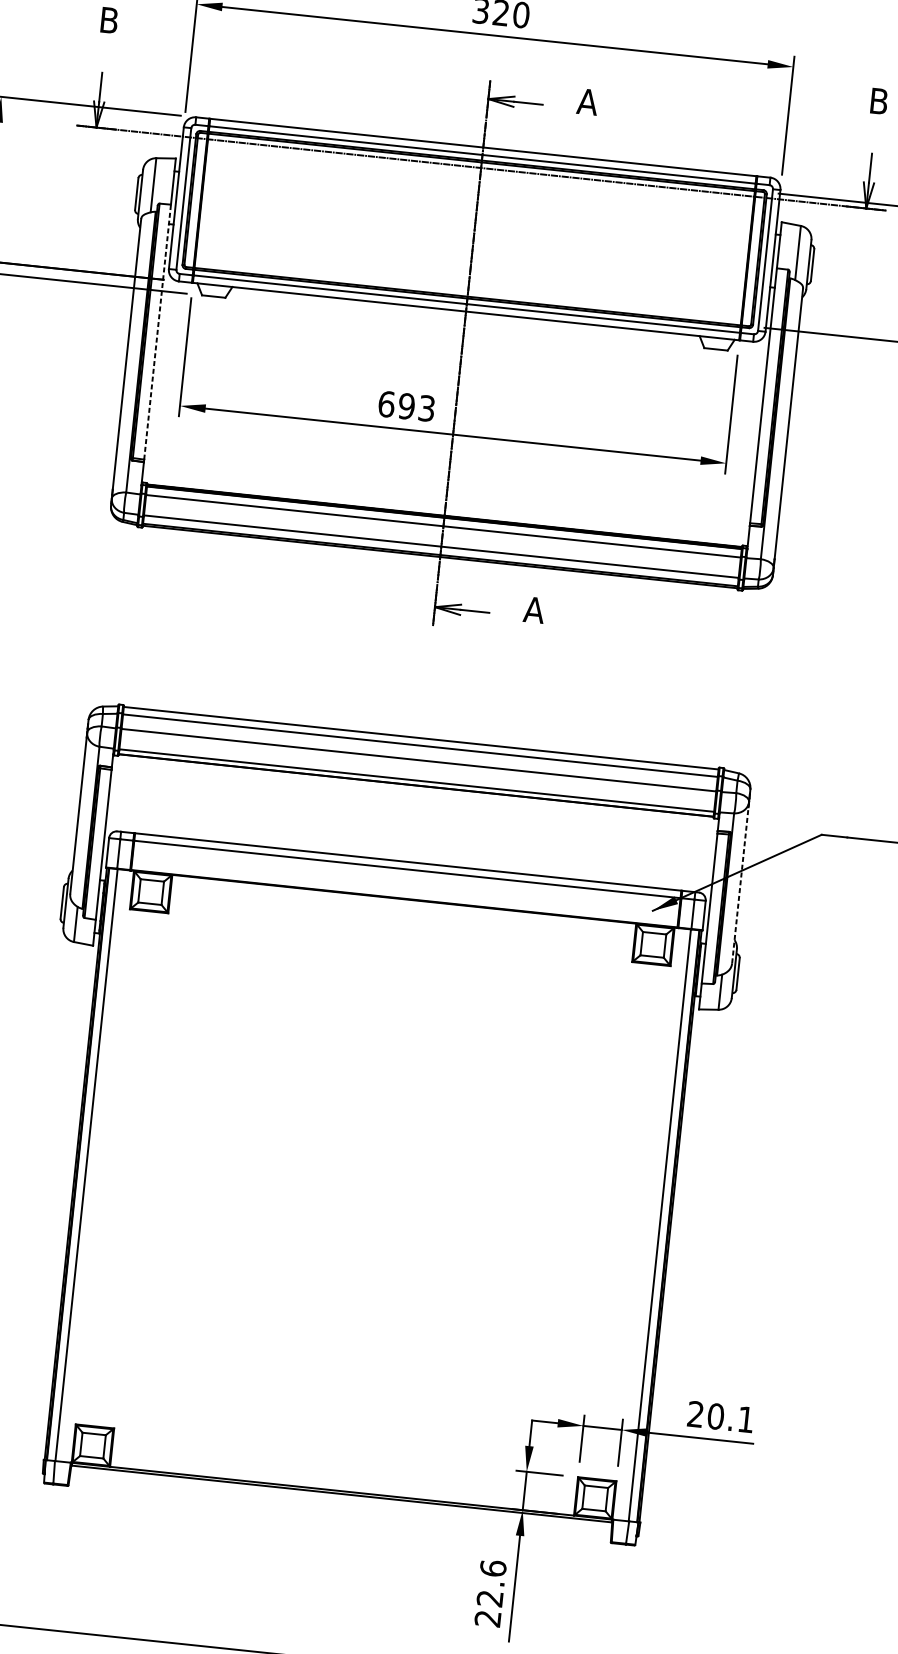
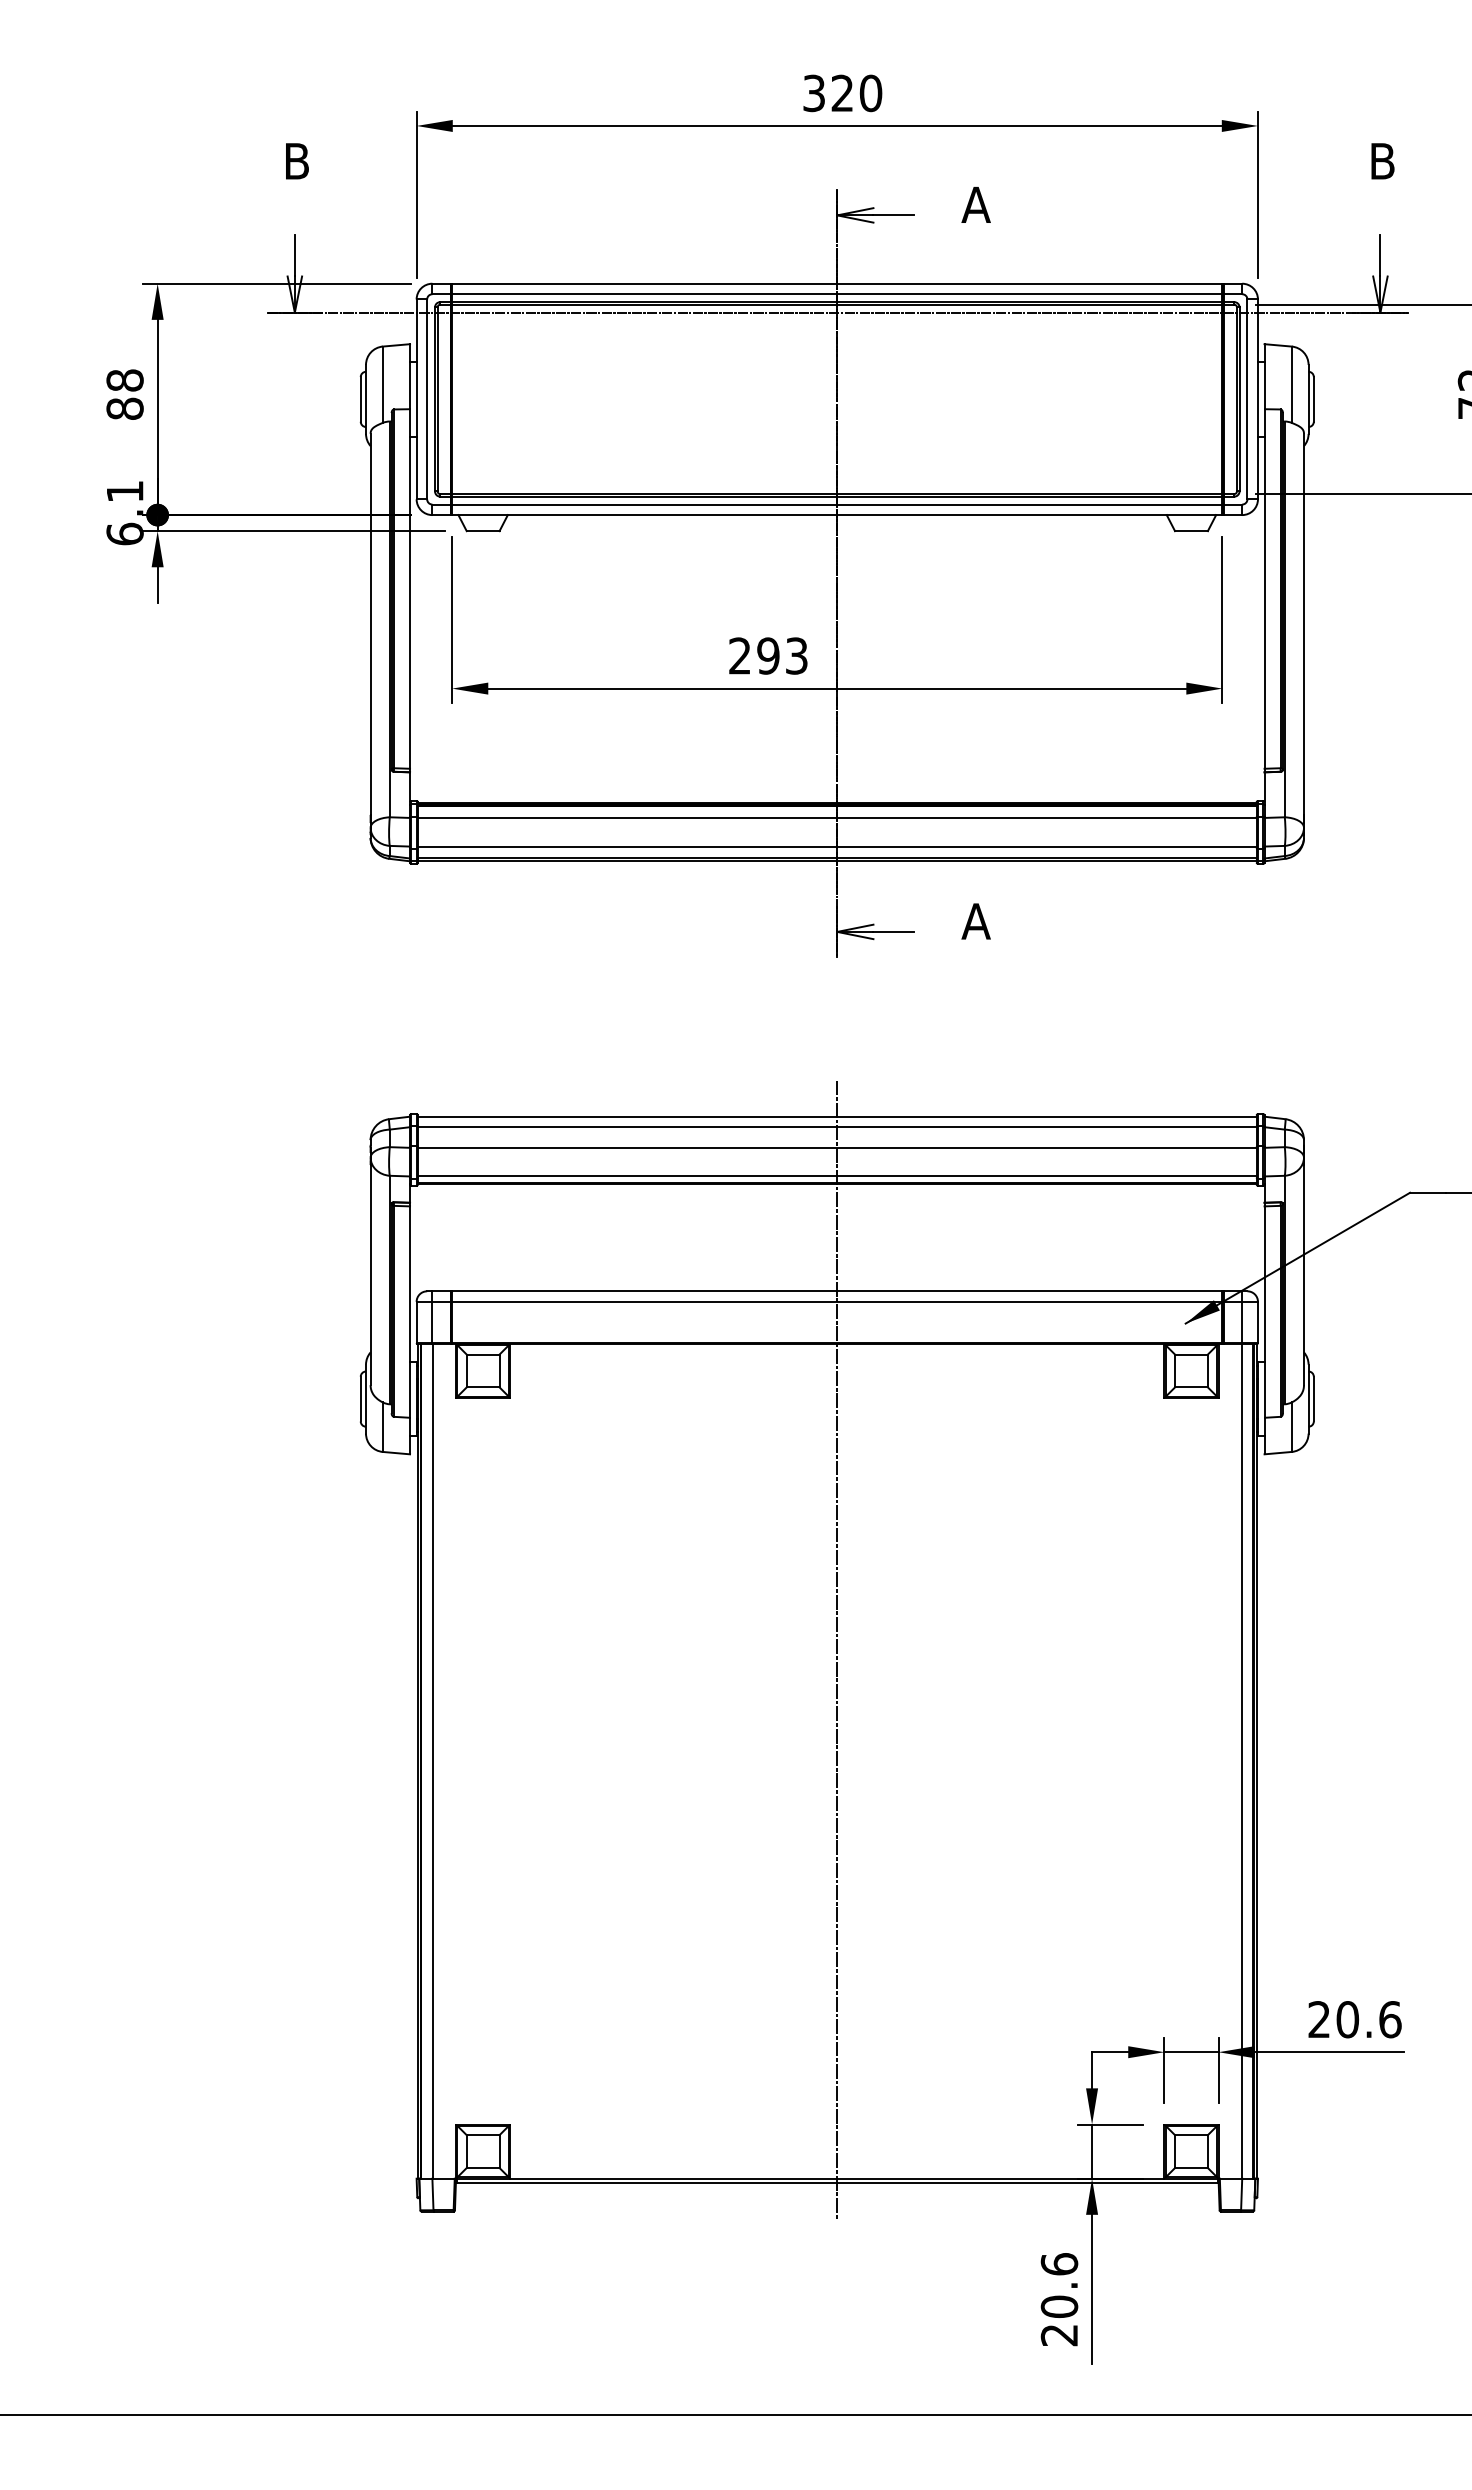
line: (157, 332) -> (410, 589), dashed -> solid
text: (386, 403) -> (740, 655), 693 -> 293
line: (740, 884) -> (1303, 1274), dashed -> solid
line: (381, 1115) -> (837, 1649), added
text: (746, 1419) -> (1390, 2019), 20.1 -> 20.6
text: (490, 1598) -> (1059, 2306), 22.6 -> 20.6

